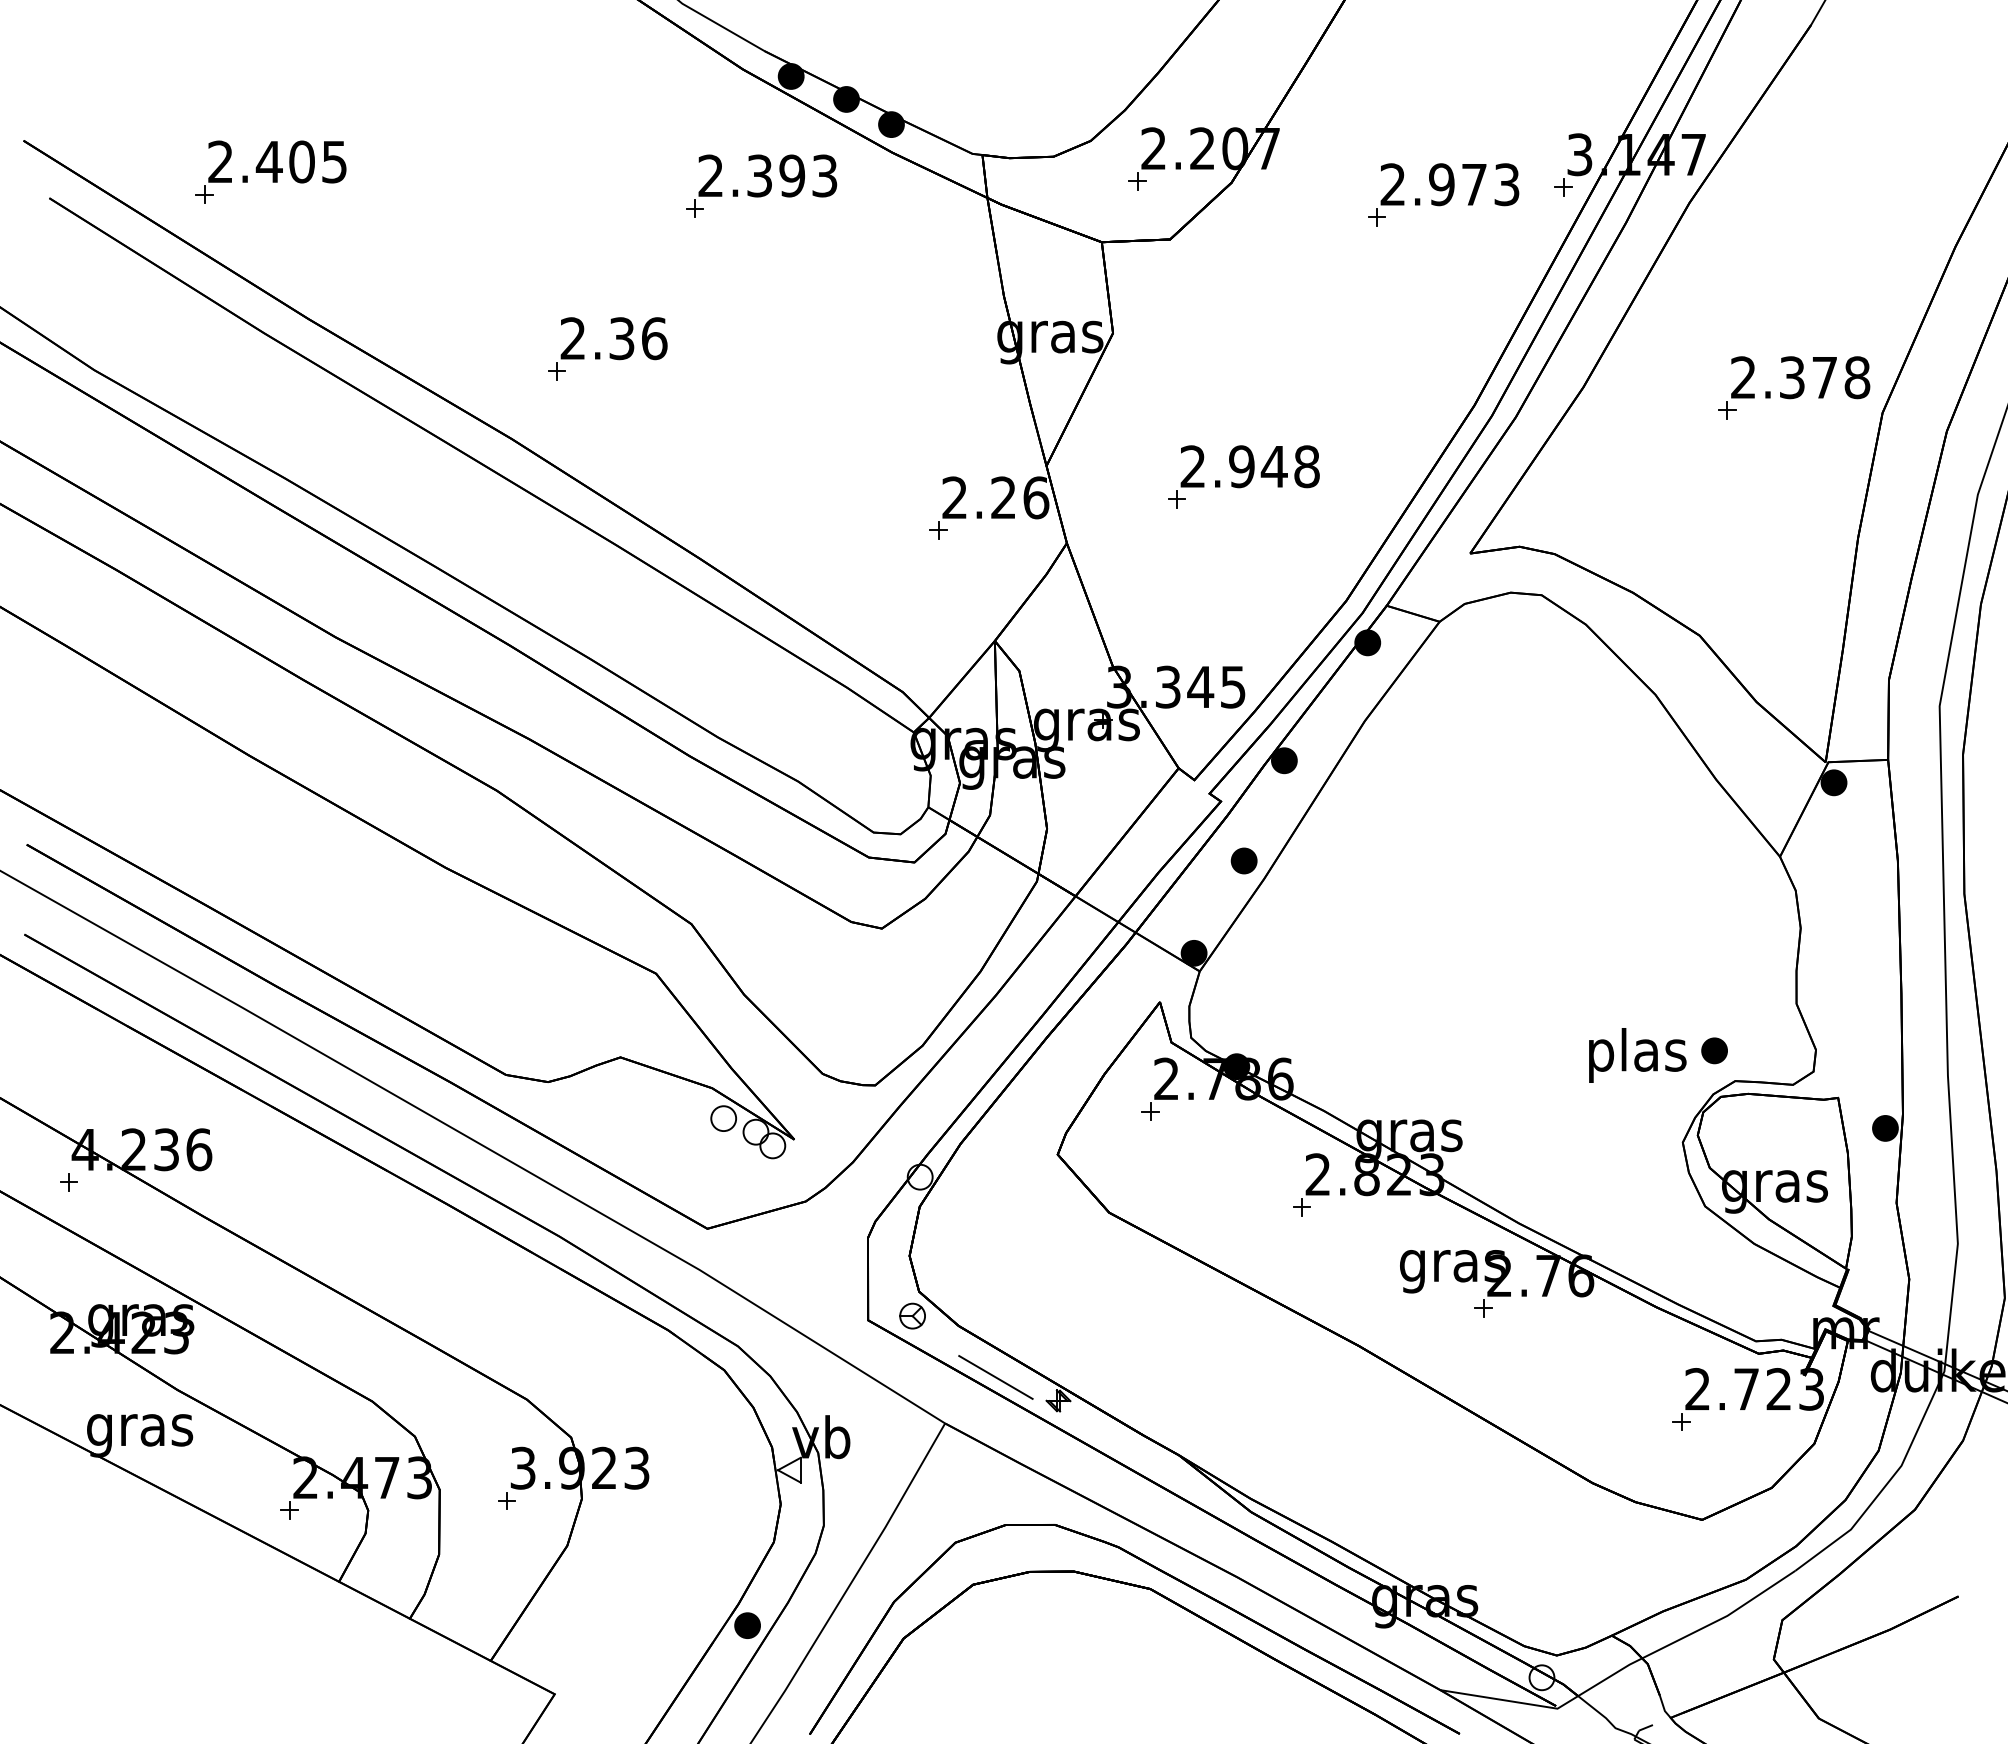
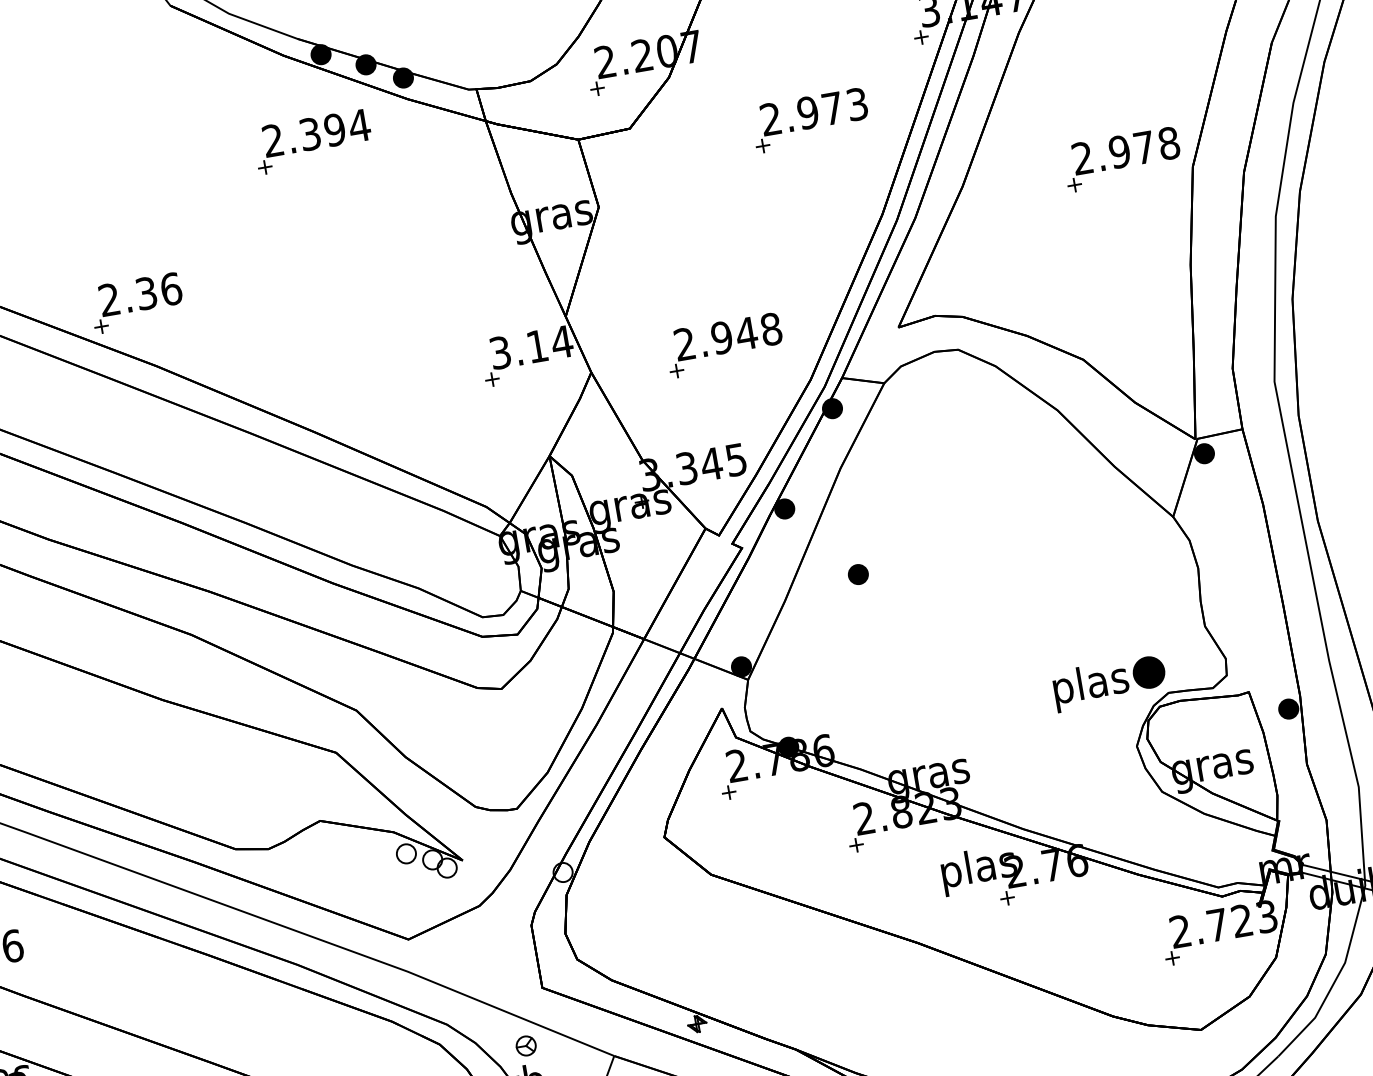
text: (824, 175) -> (359, 125), 2.393 -> 2.394
part: (1443, 194) -> (810, 120), moved
part: (607, 348) -> (136, 302), moved
text: (1792, 377) -> (1119, 151), 2.378 -> 2.978
part: (1243, 476) -> (724, 345), moved
text: (995, 497) -> (531, 347), 2.26 -> 3.14
part: (1243, 860) -> (857, 574), moved
part: (1714, 1050) -> (1148, 672), size x1.6
text: (1452, 1265) -> (978, 869), gras -> plas
part: (912, 1315) -> (526, 1045), moved
line: (995, 1377) -> (646, 1014), removed

